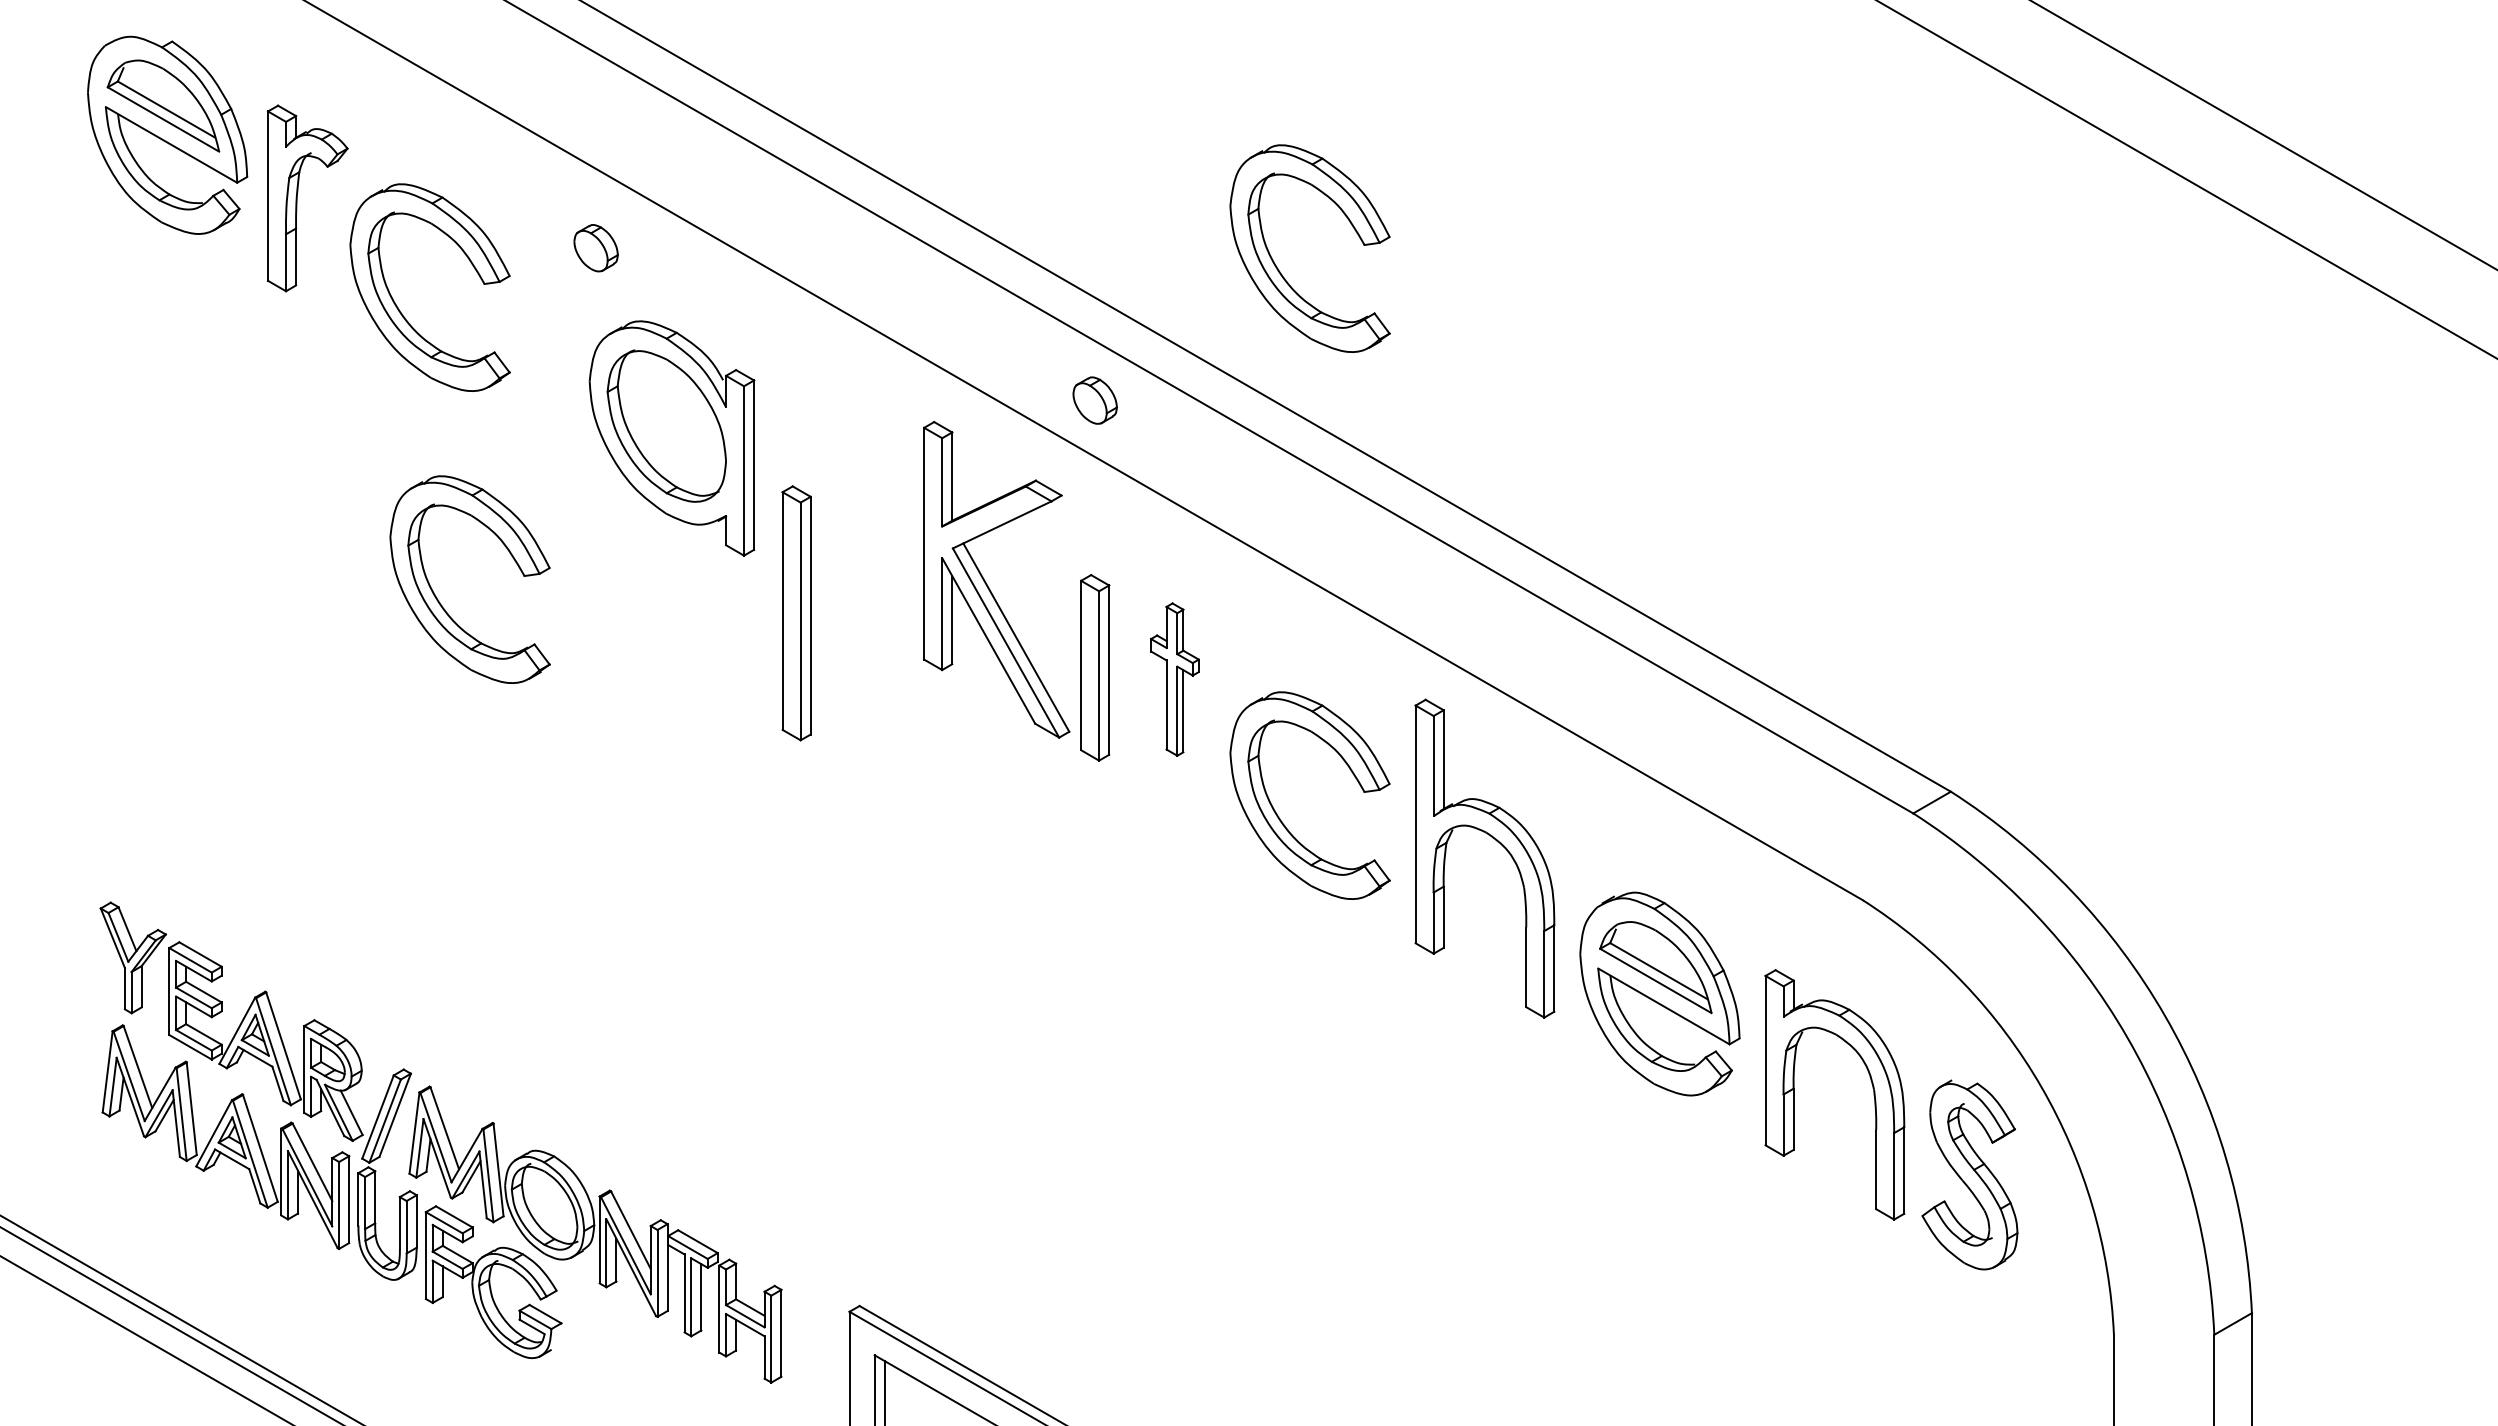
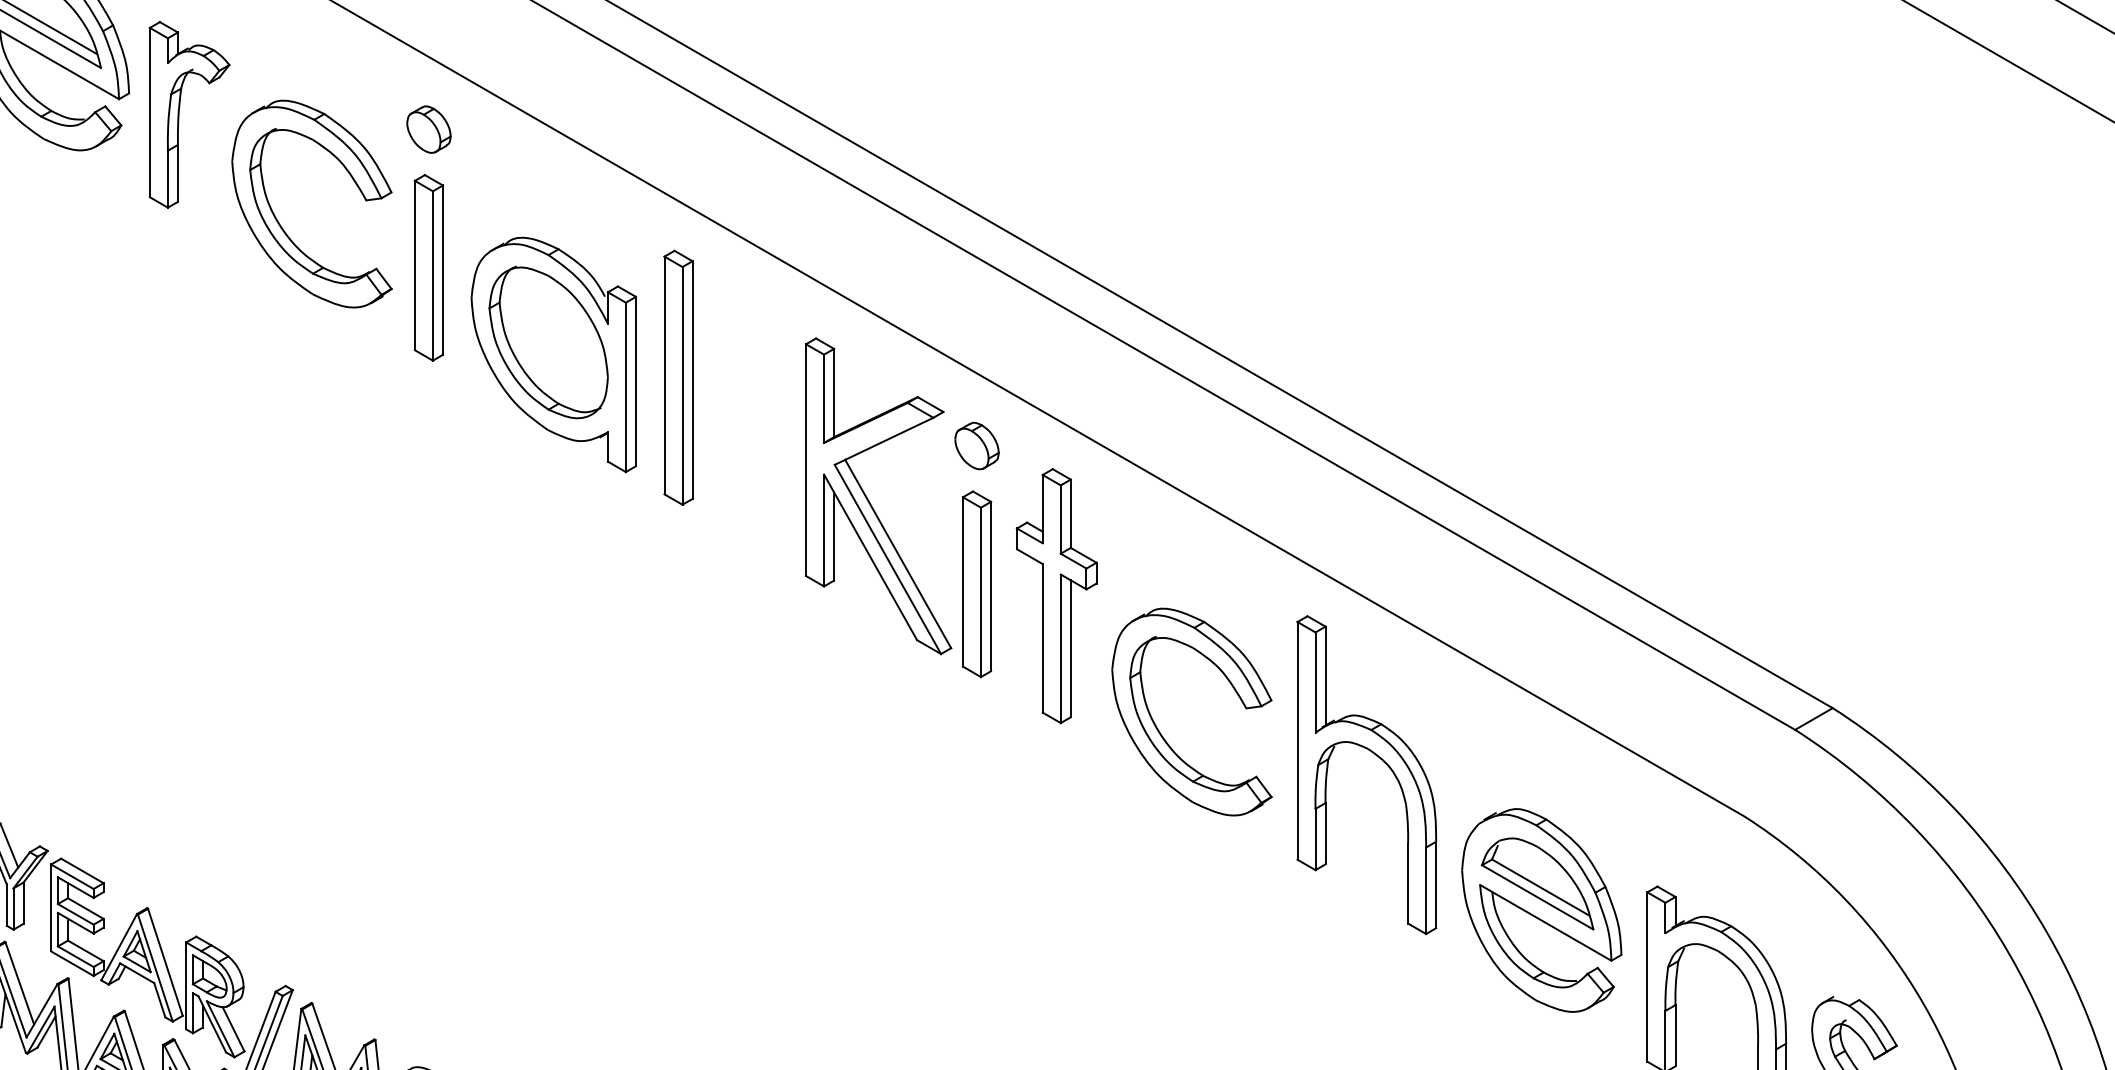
part: (595, 248) -> (428, 129), moved
part: (1277, 266) -> (1159, 182), removed
part: (546, 351) -> (428, 267), added
part: (1094, 400) -> (976, 445), moved
part: (437, 597) -> (319, 513), removed
part: (796, 613) -> (678, 377), moved
part: (1174, 679) -> (1056, 595), size x1.67

